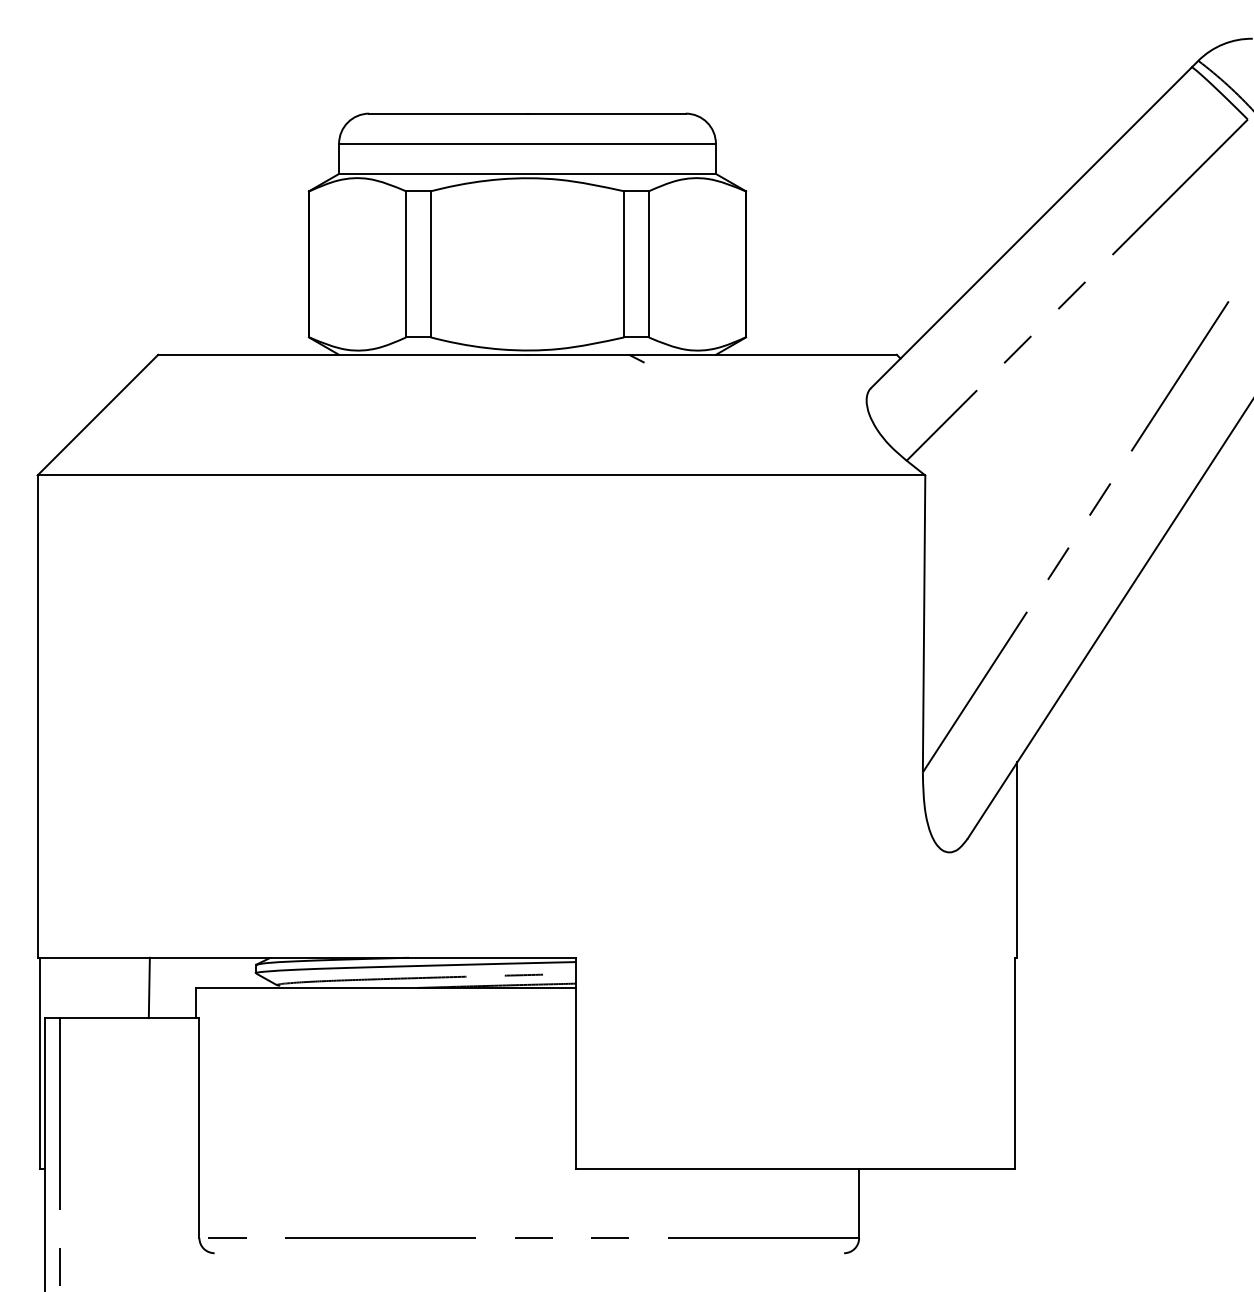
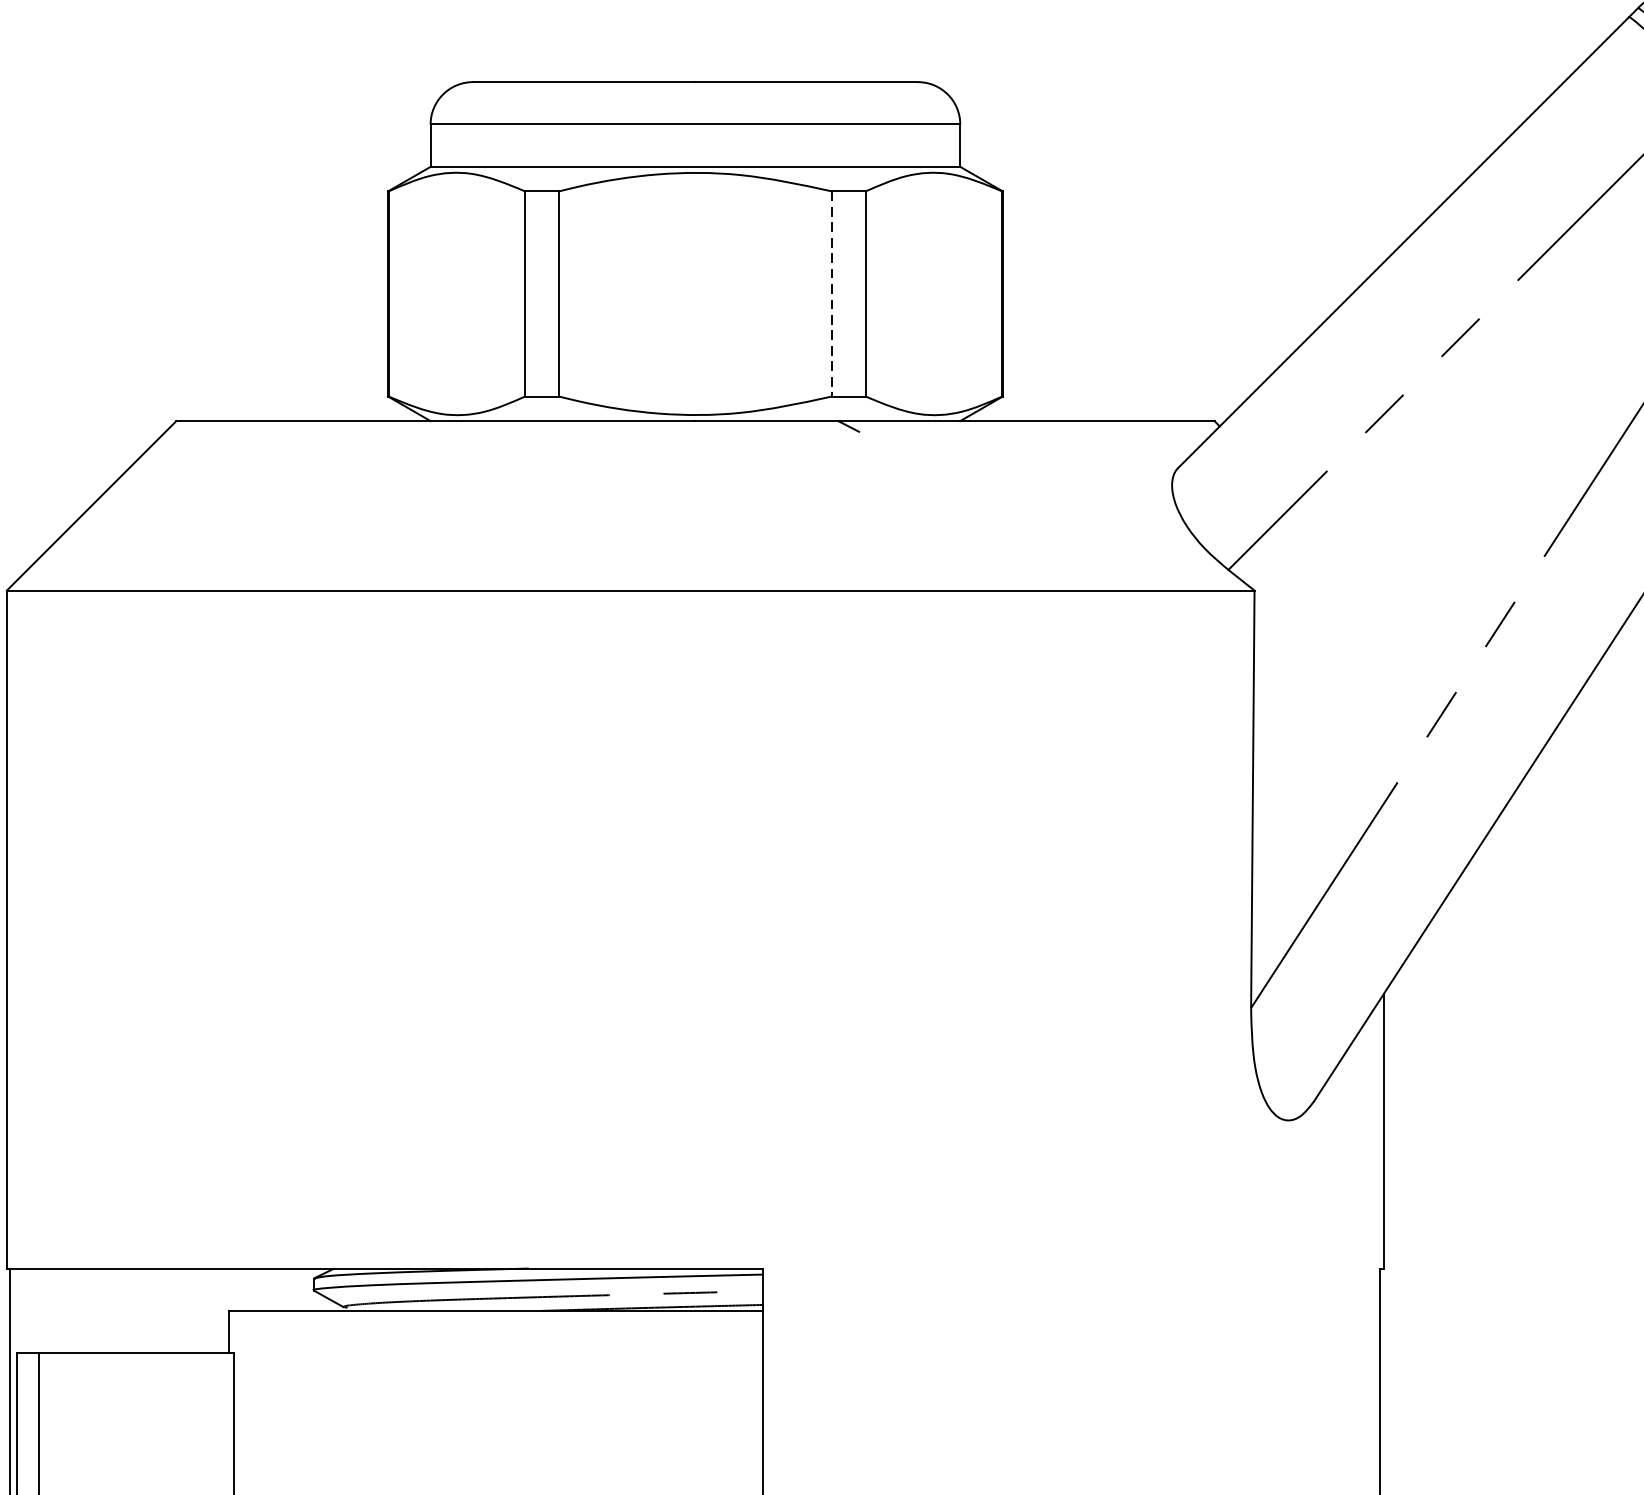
line: (624, 264) -> (831, 294), solid -> dashed
line: (148, 987) -> (162, 1310), removed

